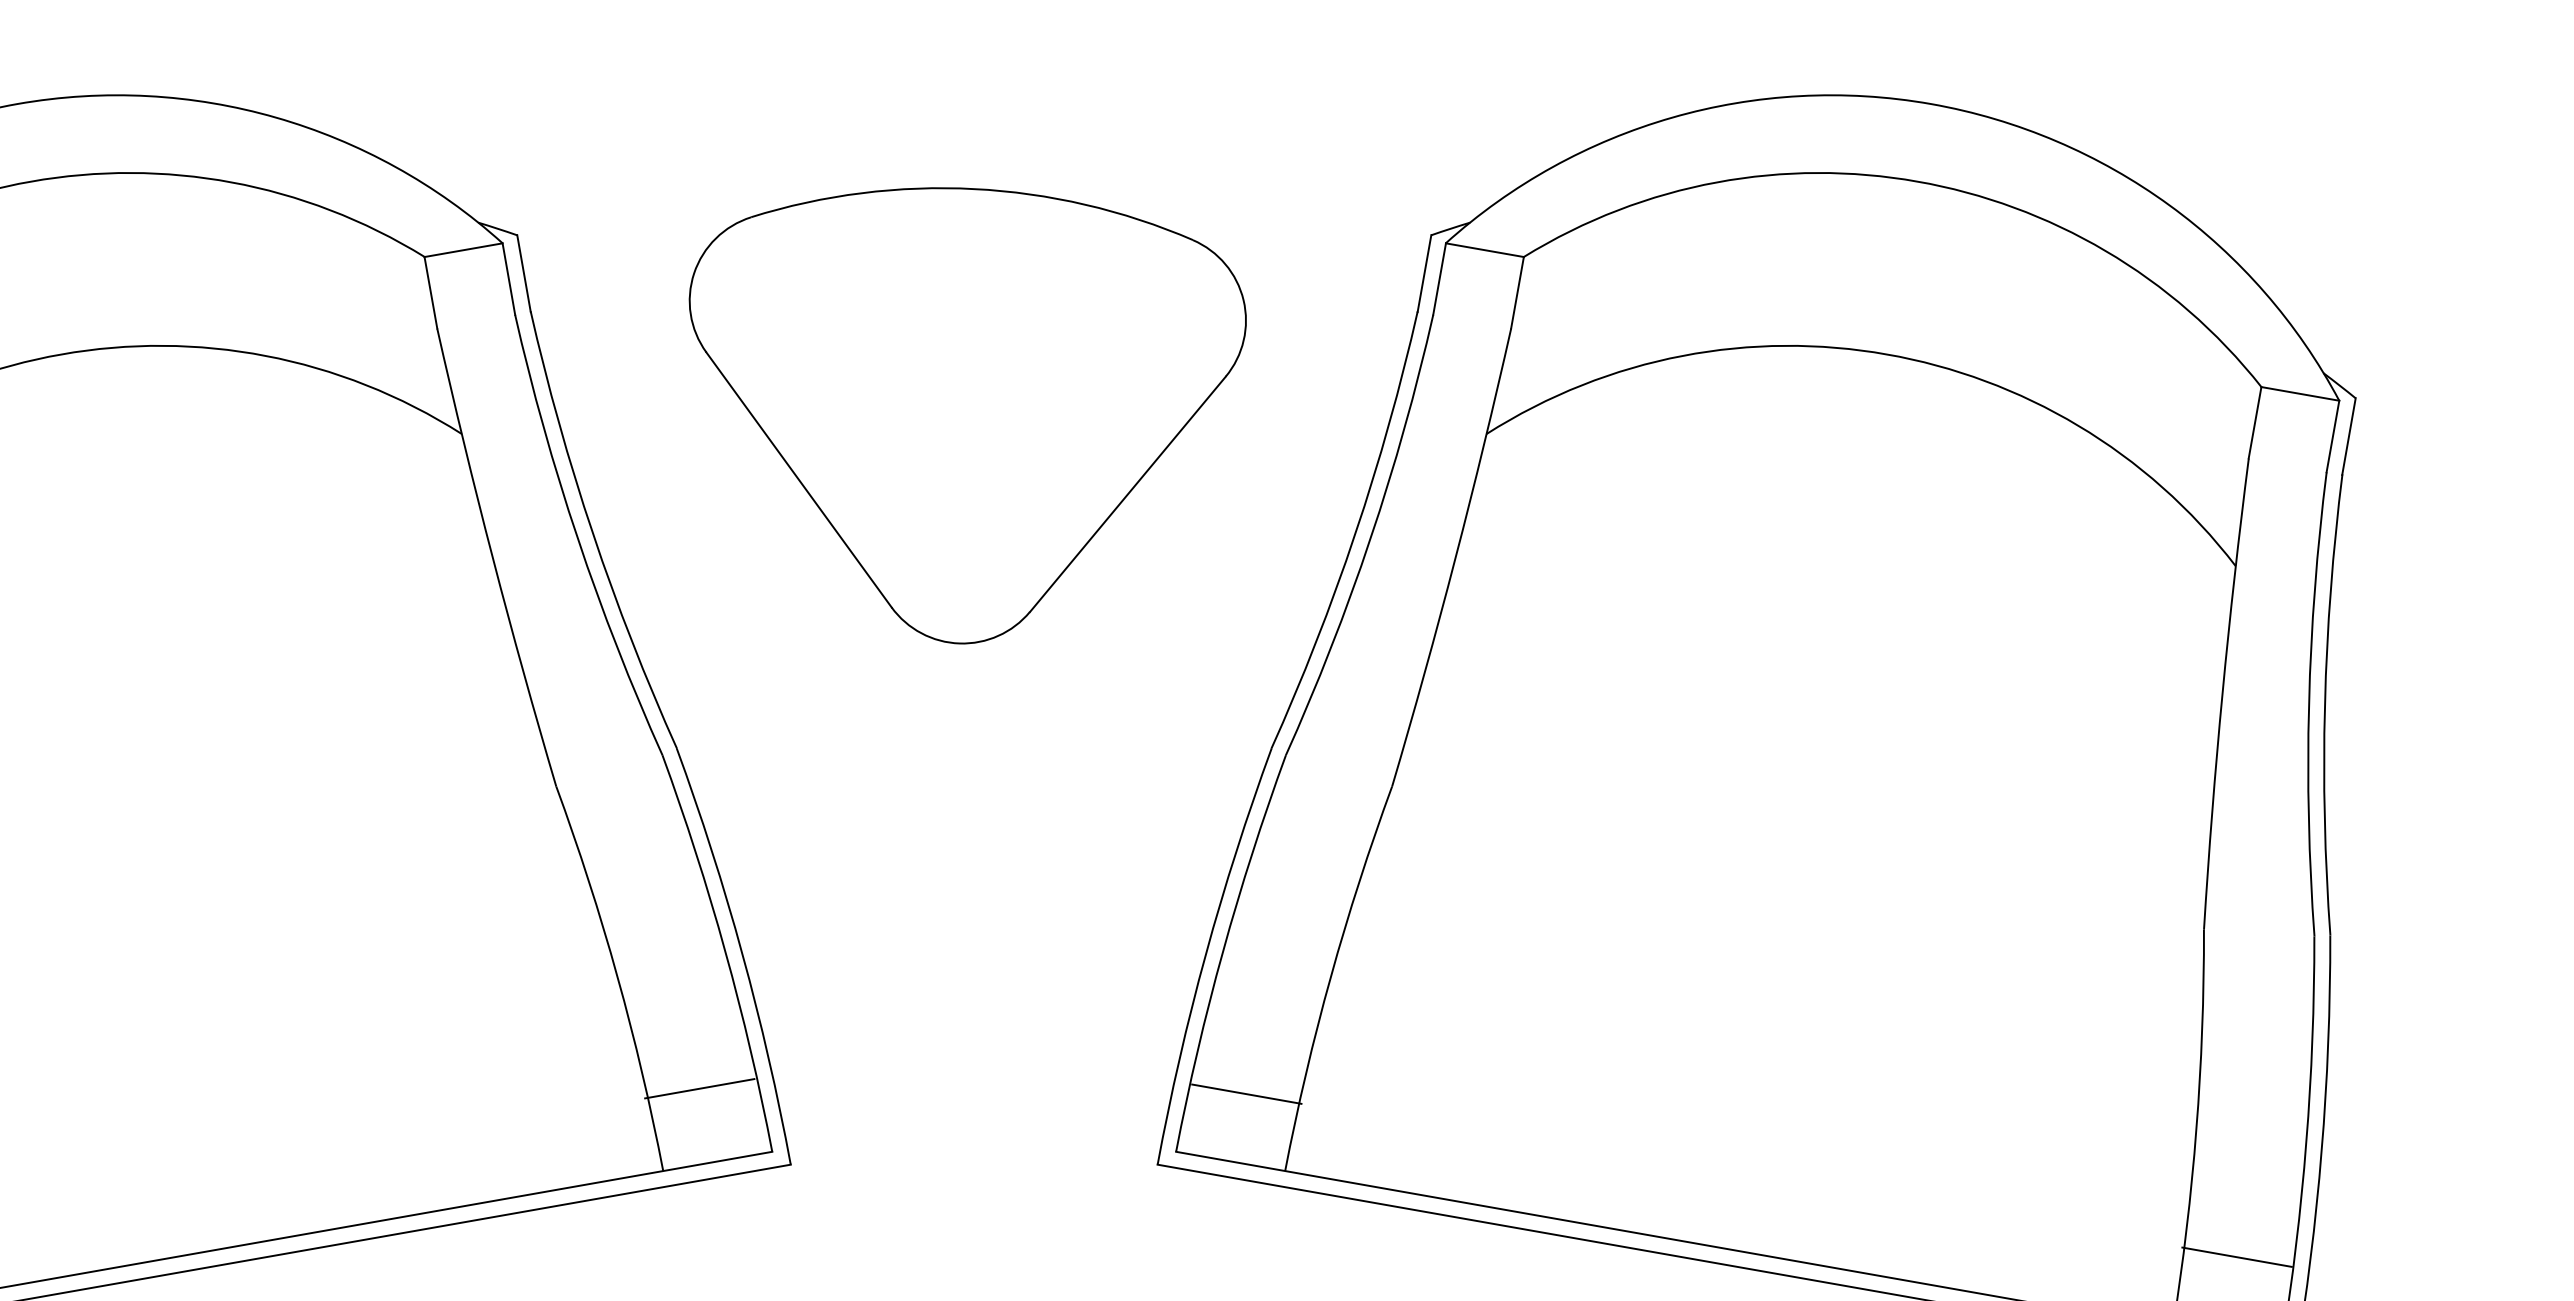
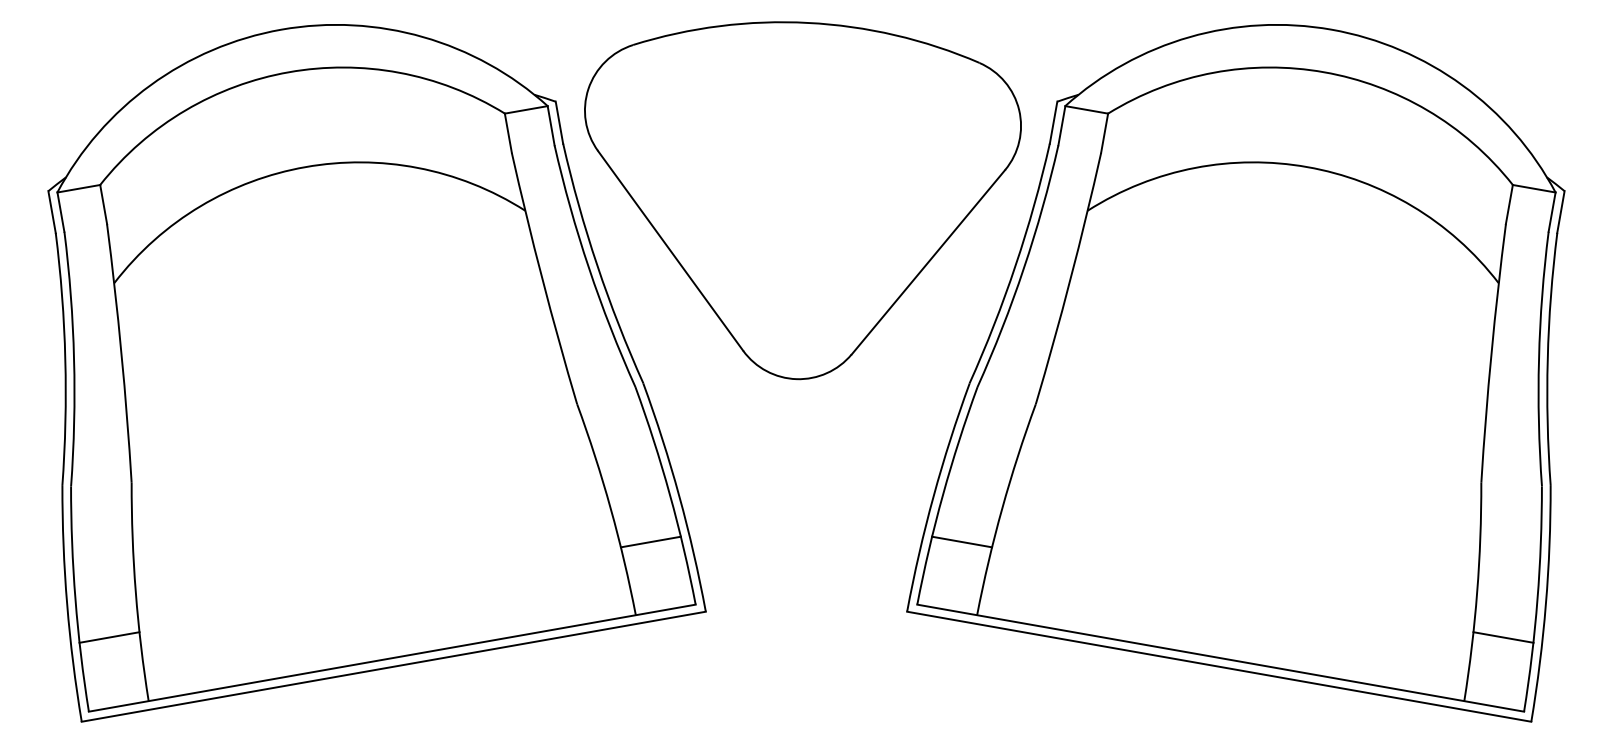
part: (966, 415) -> (802, 200), size x1.43
line: (699, 1087) -> (650, 541), moved
line: (1247, 1093) -> (962, 541), moved
line: (2237, 1257) -> (1503, 637), moved

